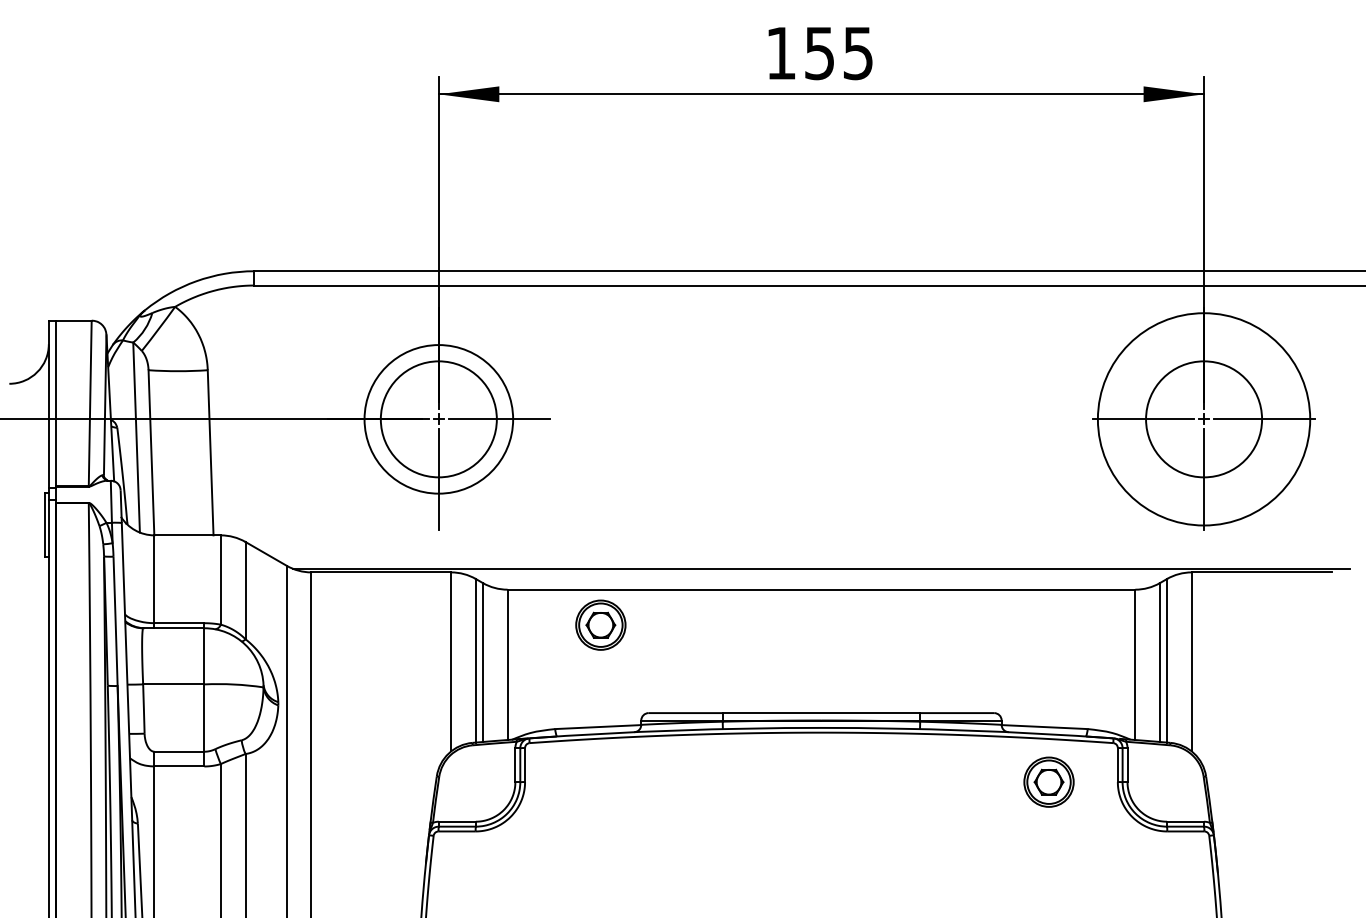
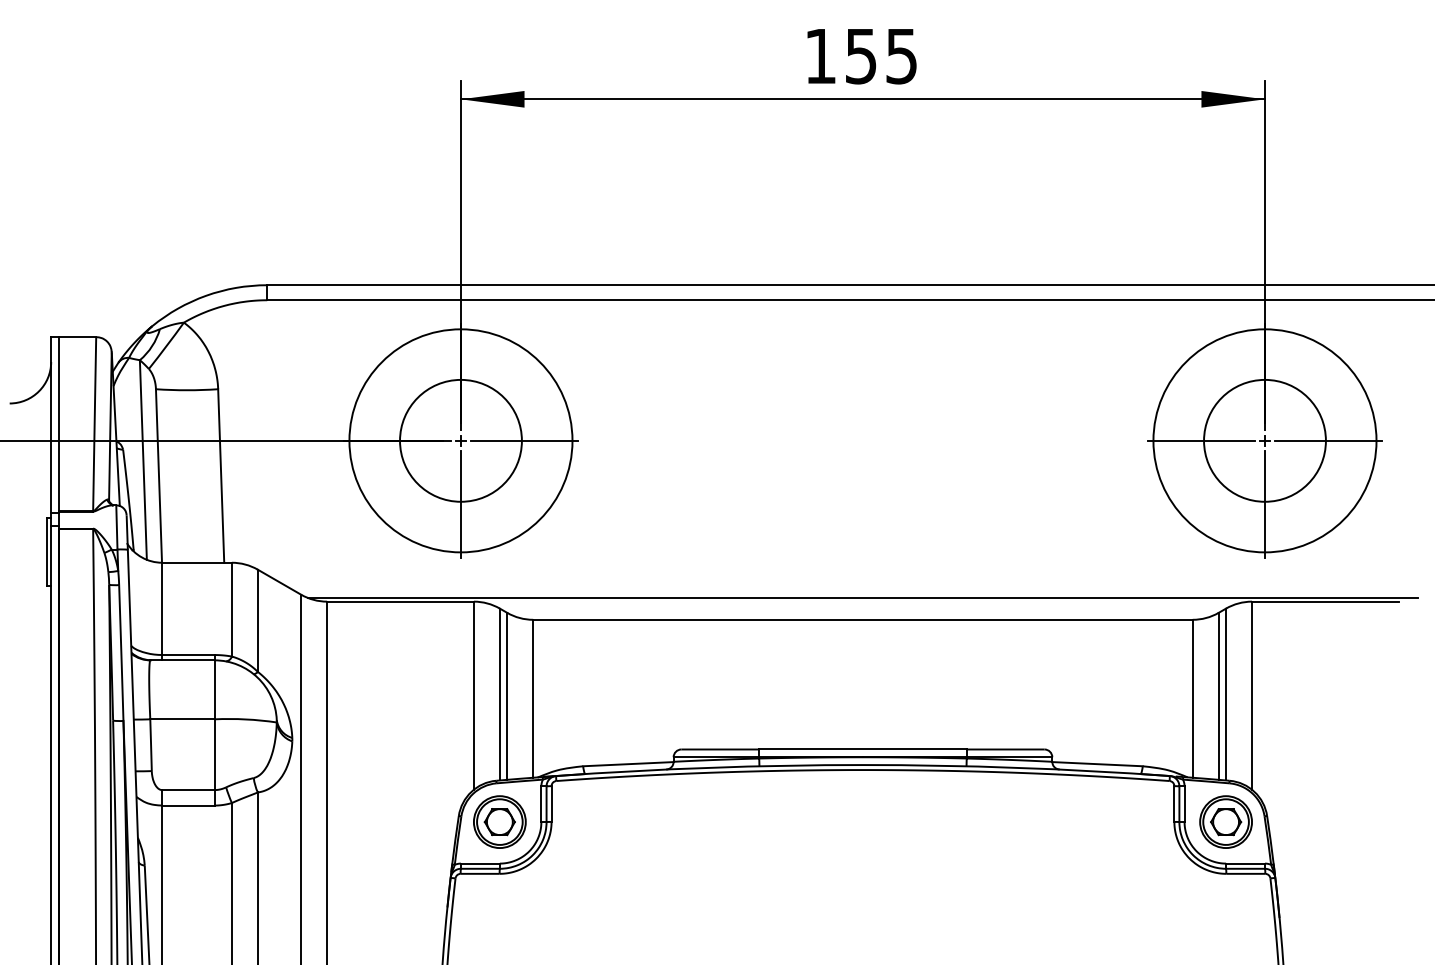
circle: (438, 419) -> (460, 440), size x1.43
part: (600, 624) -> (499, 821), moved
part: (1048, 781) -> (1225, 821), moved

